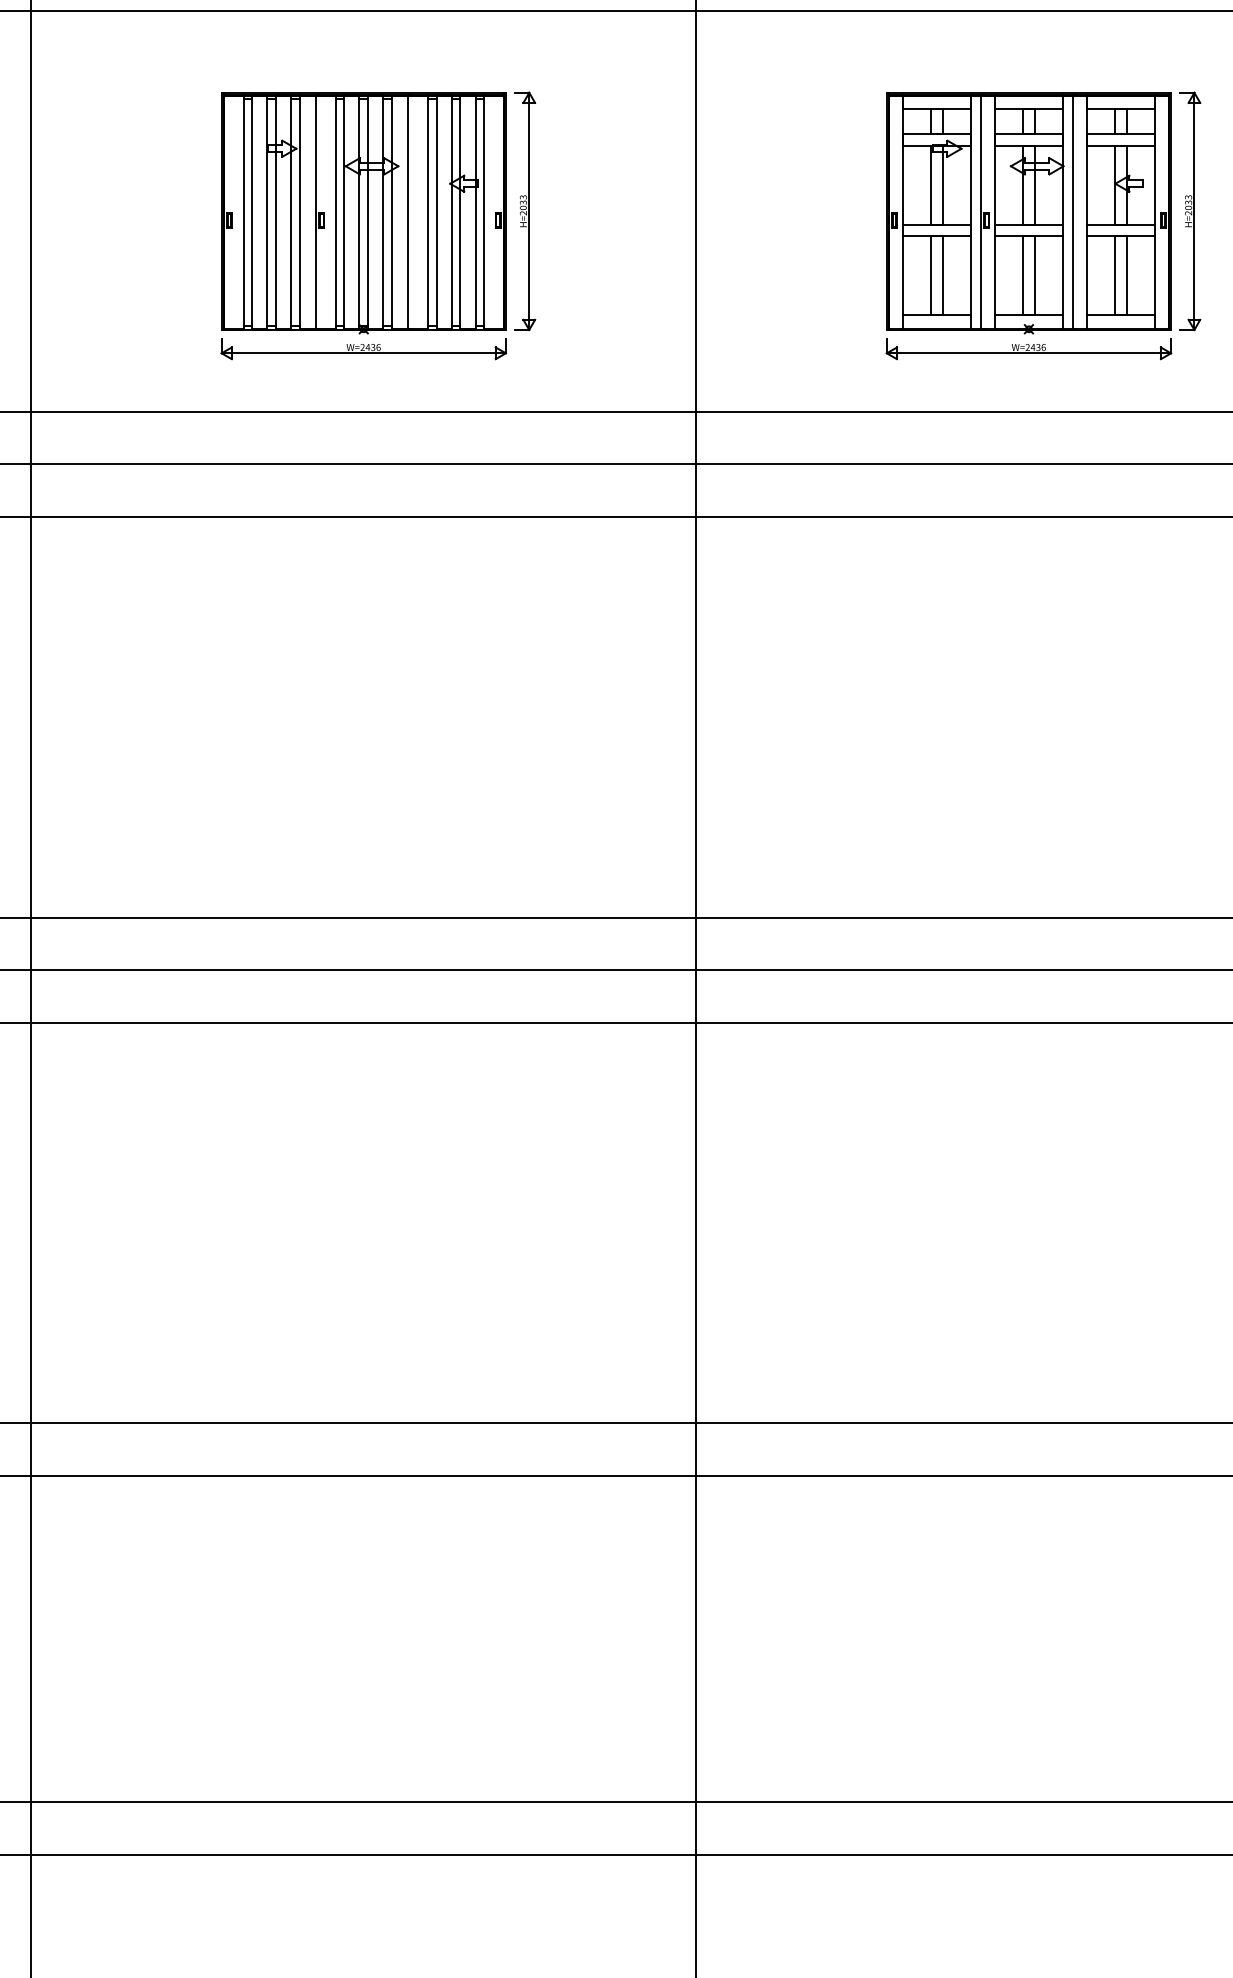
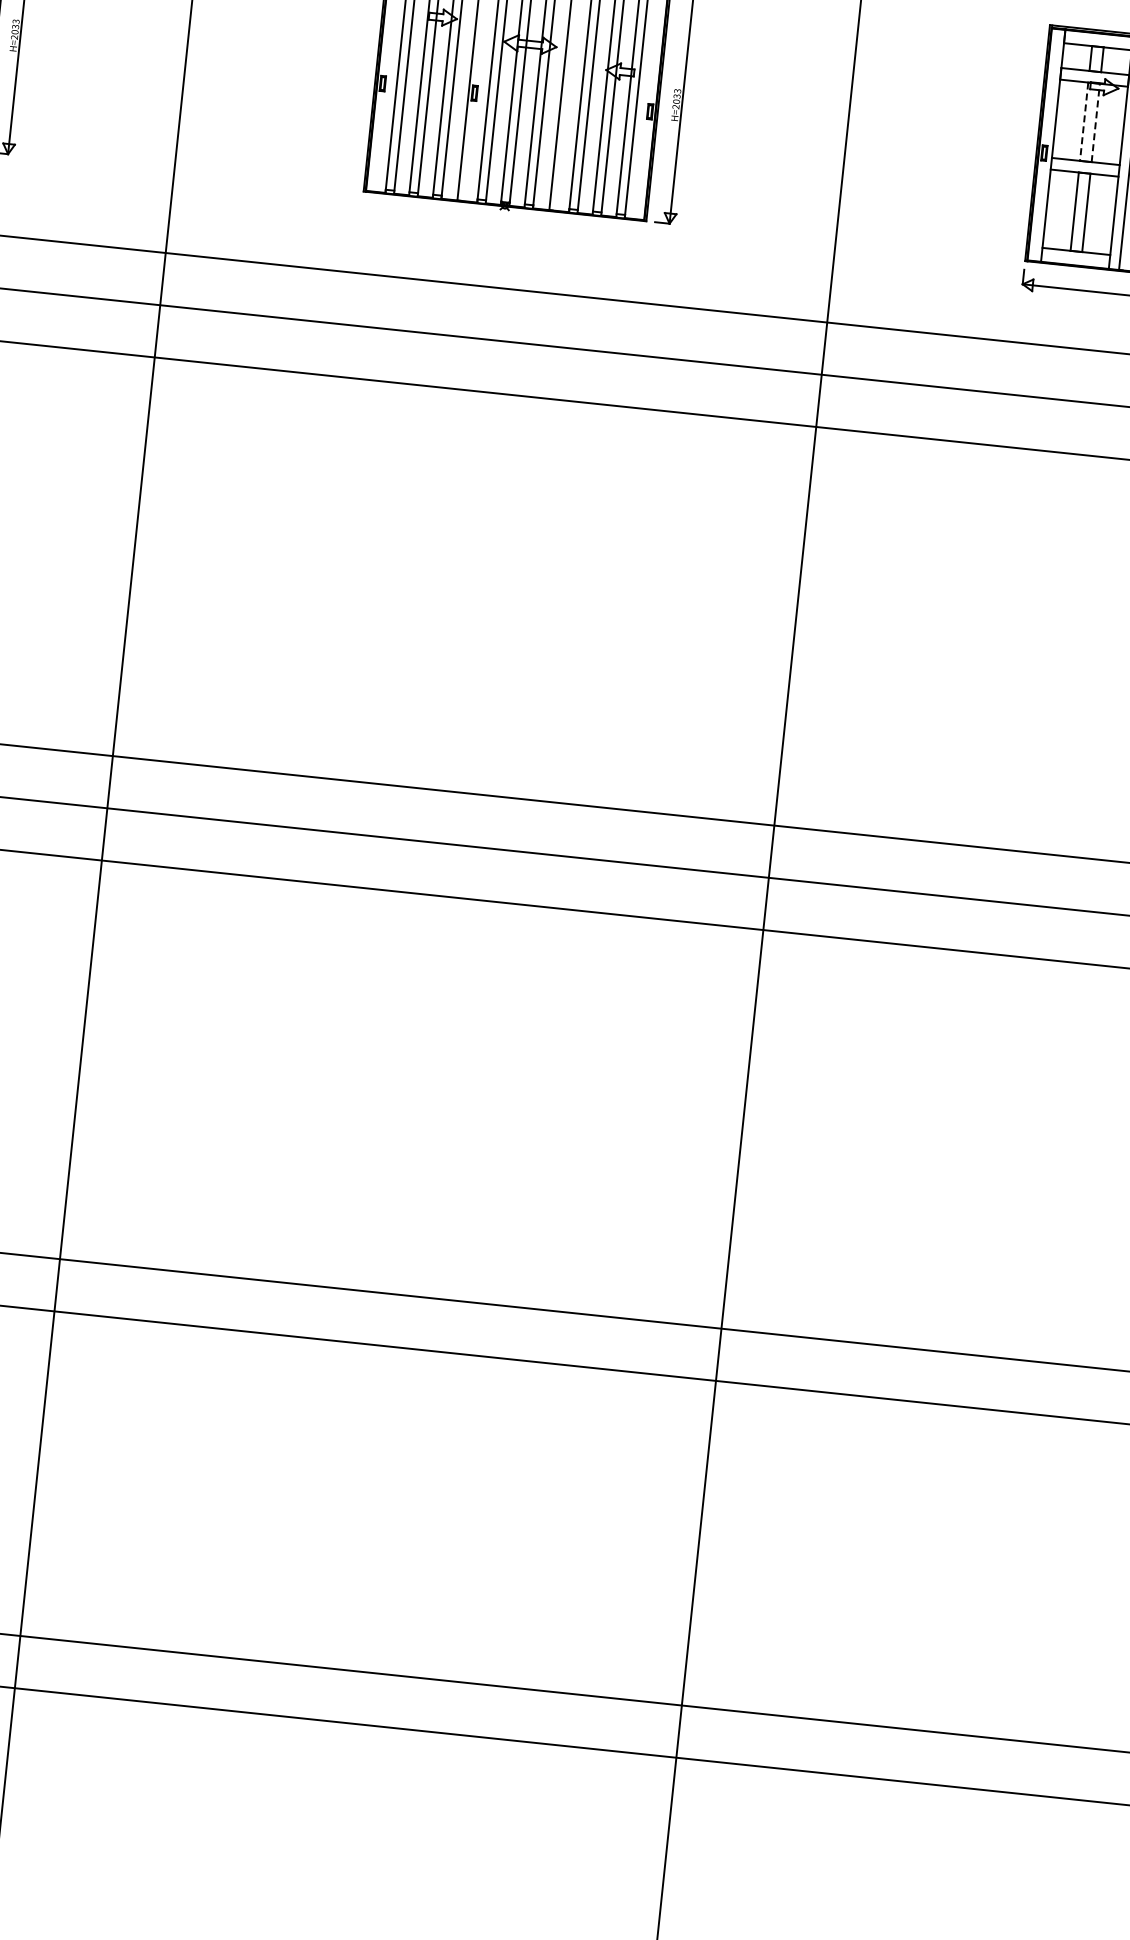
line: (942, 184) -> (1095, 122), solid -> dashed
line: (930, 185) -> (1083, 121), solid -> dashed
part: (363, 349) -> (502, 225), removed

